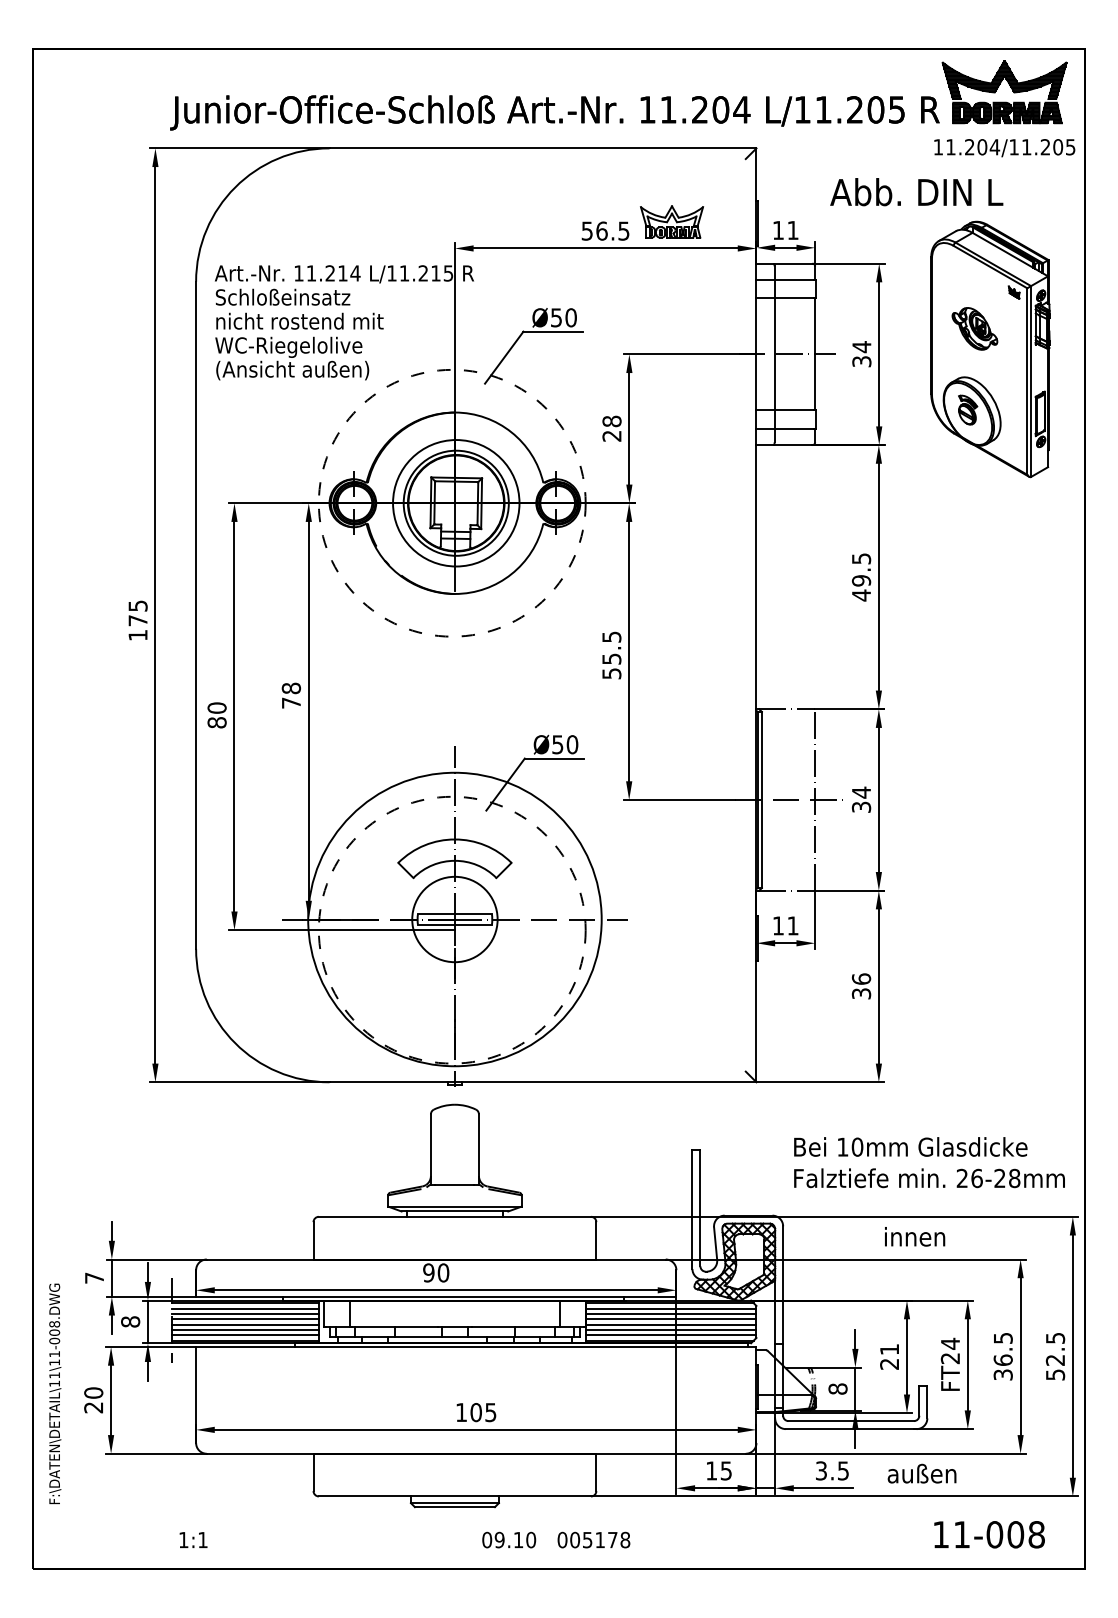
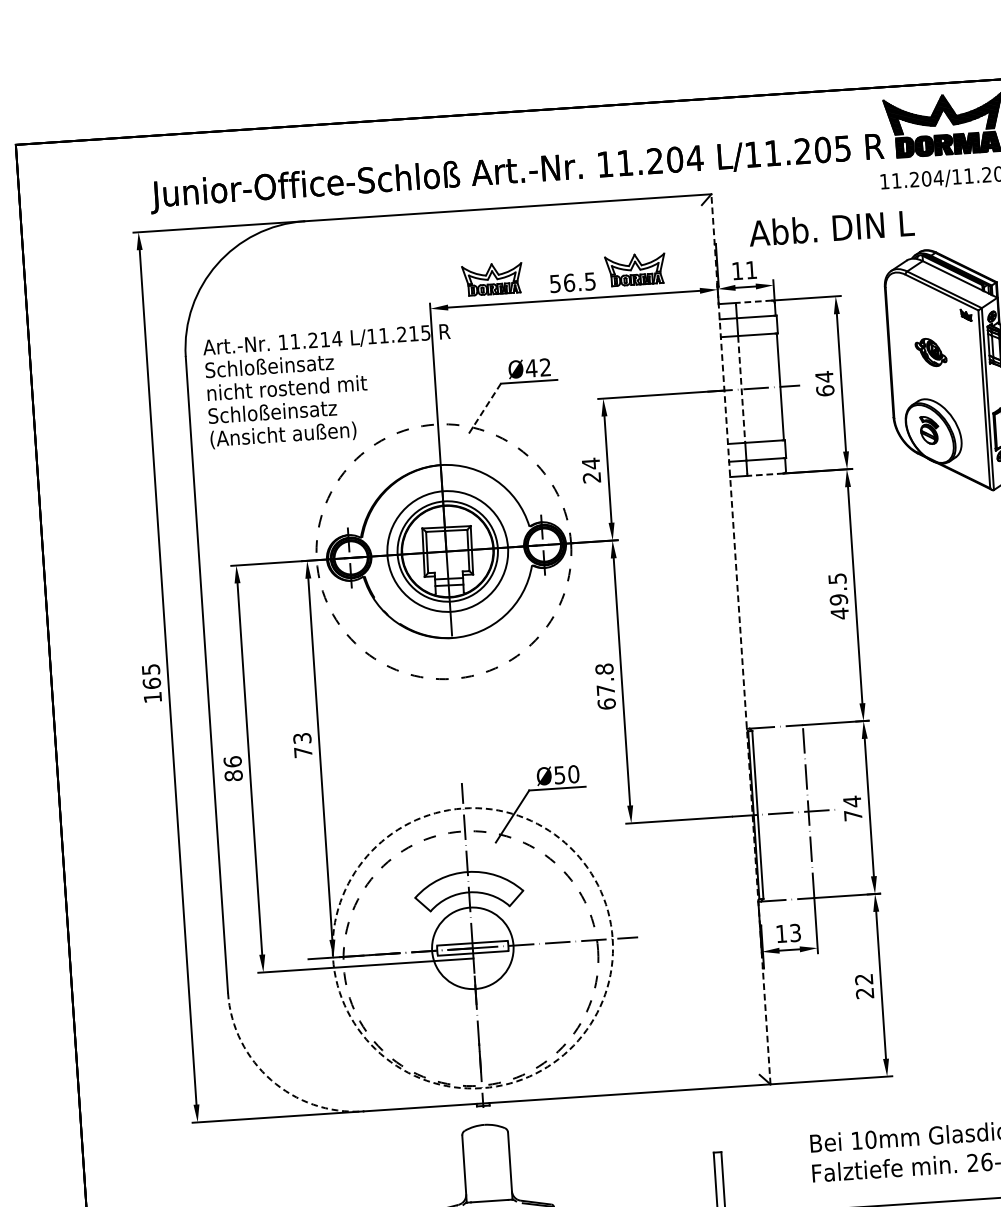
text: (916, 192) -> (831, 228), moved
part: (522, 221) -> (493, 278), added
line: (792, 263) -> (753, 301), solid -> dashed
text: (563, 317) -> (538, 367), Ø50 -> Ø42
part: (974, 328) -> (930, 352), size x0.7
text: (288, 346) -> (277, 412), WC-Riegelolive -> Schloßeinsatz
line: (774, 354) -> (741, 389), solid -> dashed
line: (503, 358) -> (483, 410), solid -> dashed
text: (861, 361) -> (825, 390), 34 -> 64
text: (611, 421) -> (590, 463), 28 -> 24
line: (792, 445) -> (764, 475), solid -> dashed
line: (756, 615) -> (741, 639), solid -> dashed
text: (137, 620) -> (151, 683), 175 -> 165
text: (611, 655) -> (605, 686), 55.5 -> 67.8
text: (290, 688) -> (301, 738), 78 -> 73
text: (216, 707) -> (232, 761), 80 -> 86
text: (861, 806) -> (853, 814), 34 -> 74
circle: (454, 919) -> (472, 948), solid -> dashed
text: (792, 925) -> (794, 932), 11 -> 13
text: (861, 986) -> (864, 986), 36 -> 22
arc: (235, 1043) -> (271, 1080), solid -> dashed

